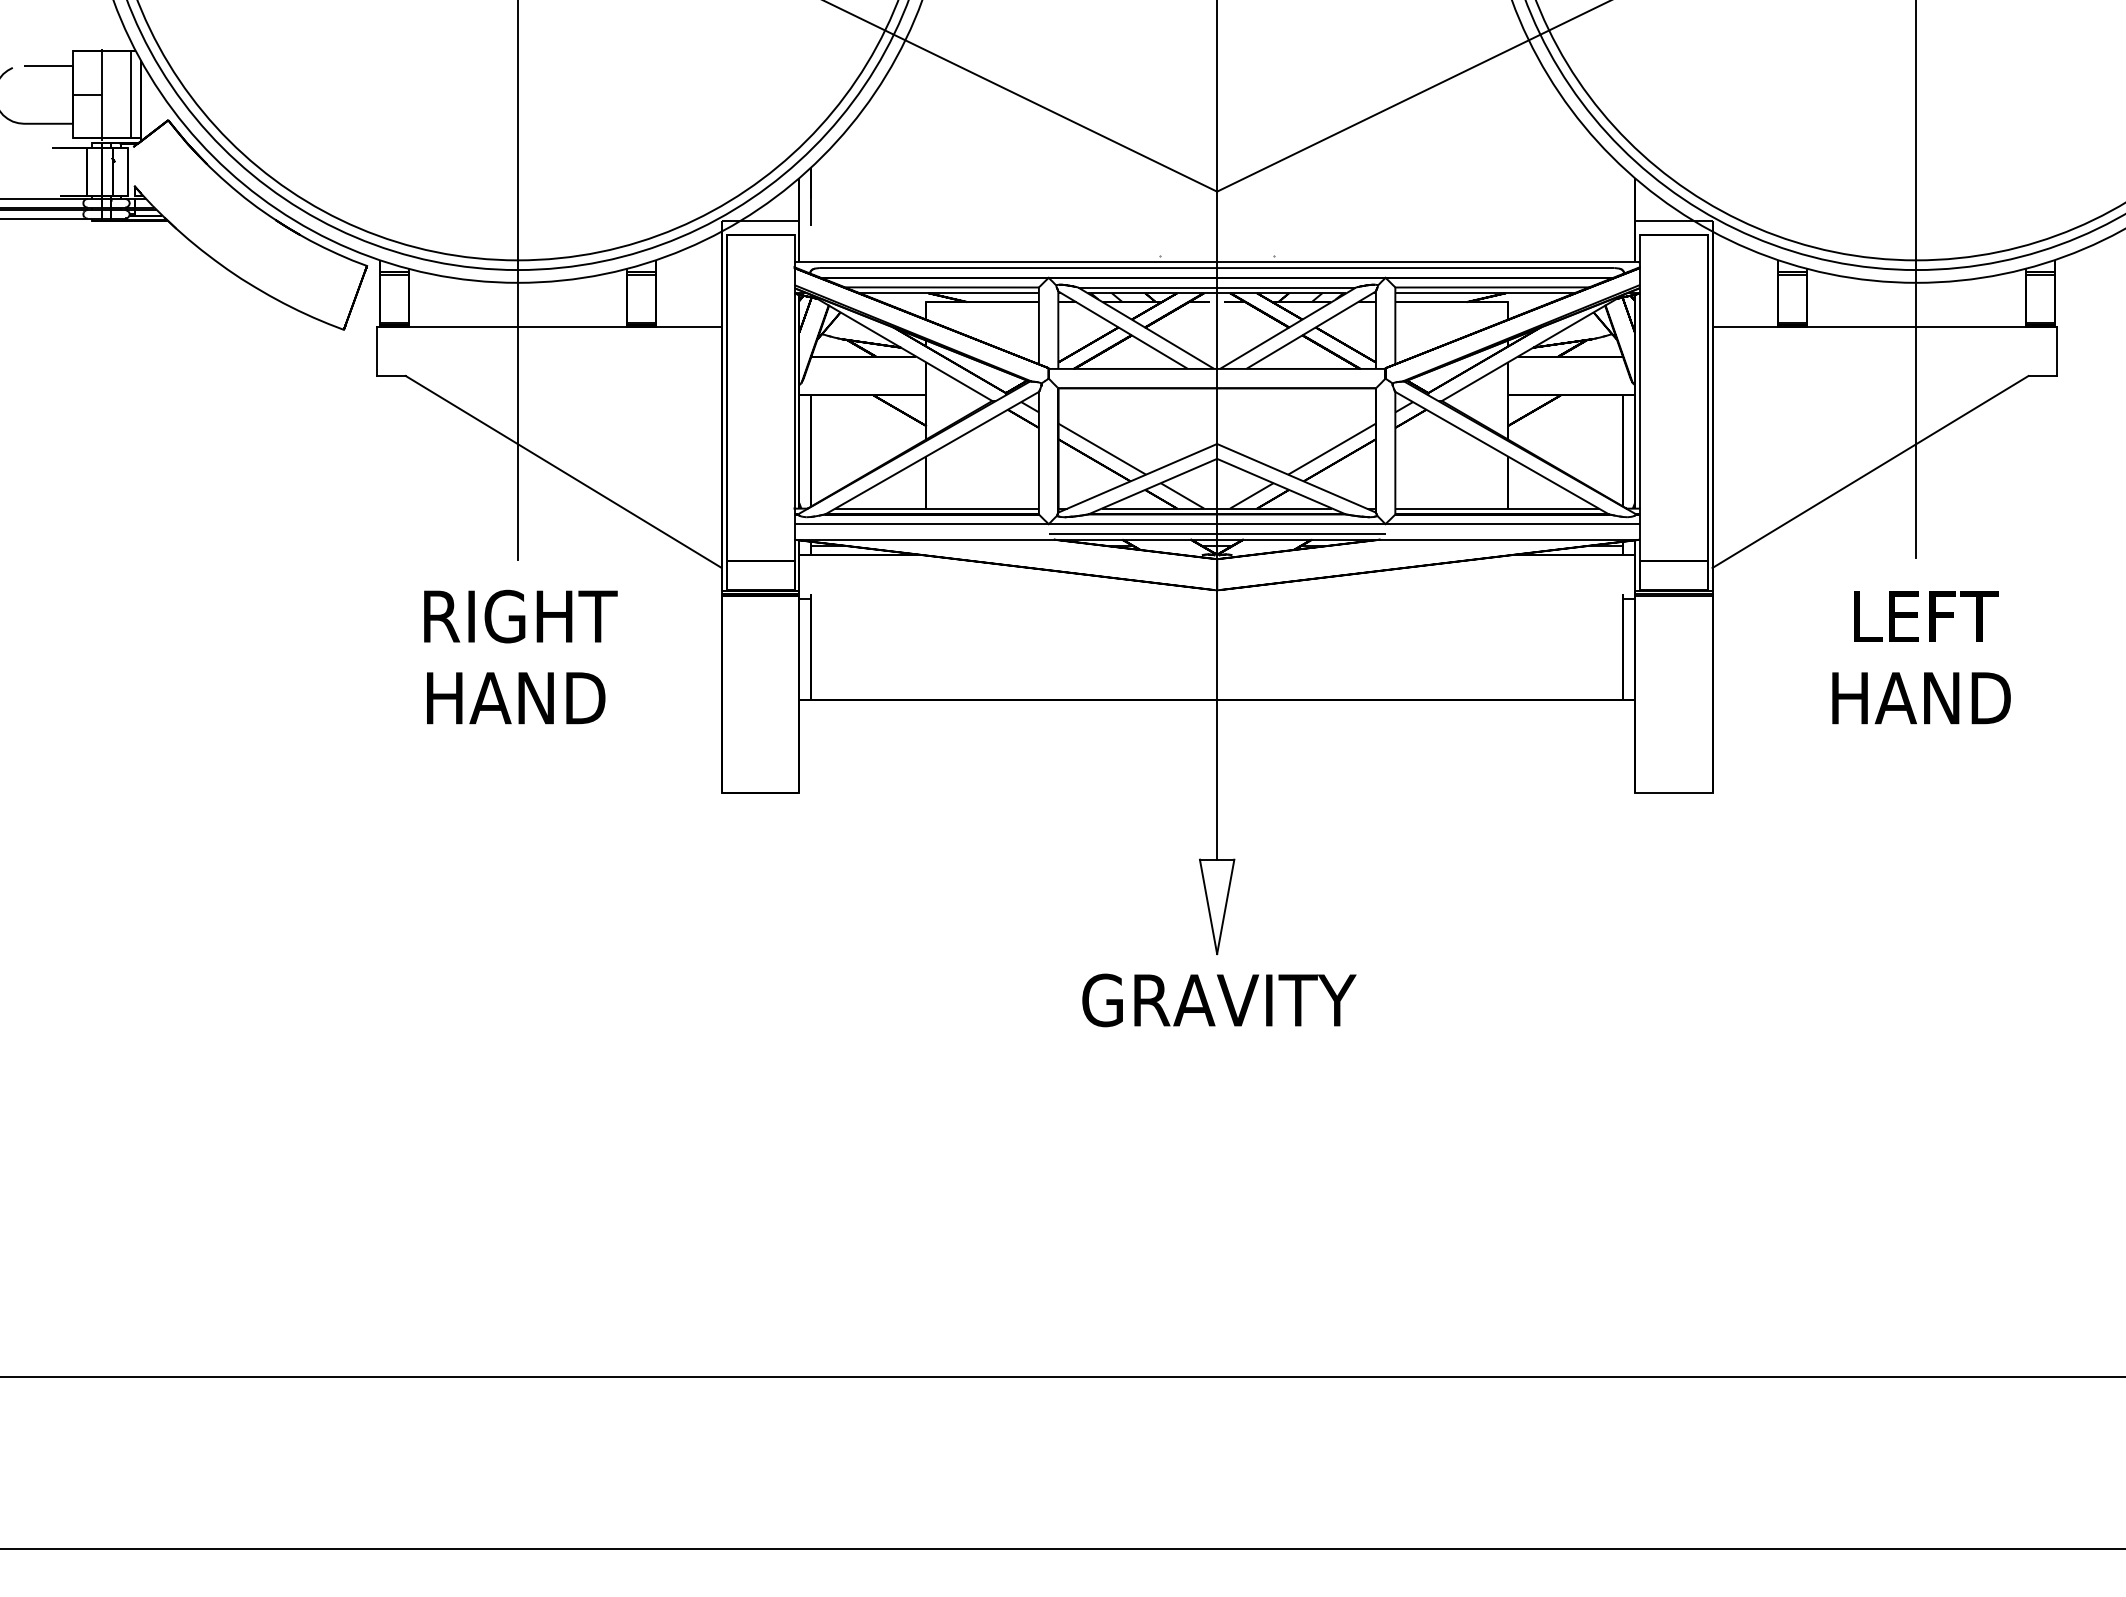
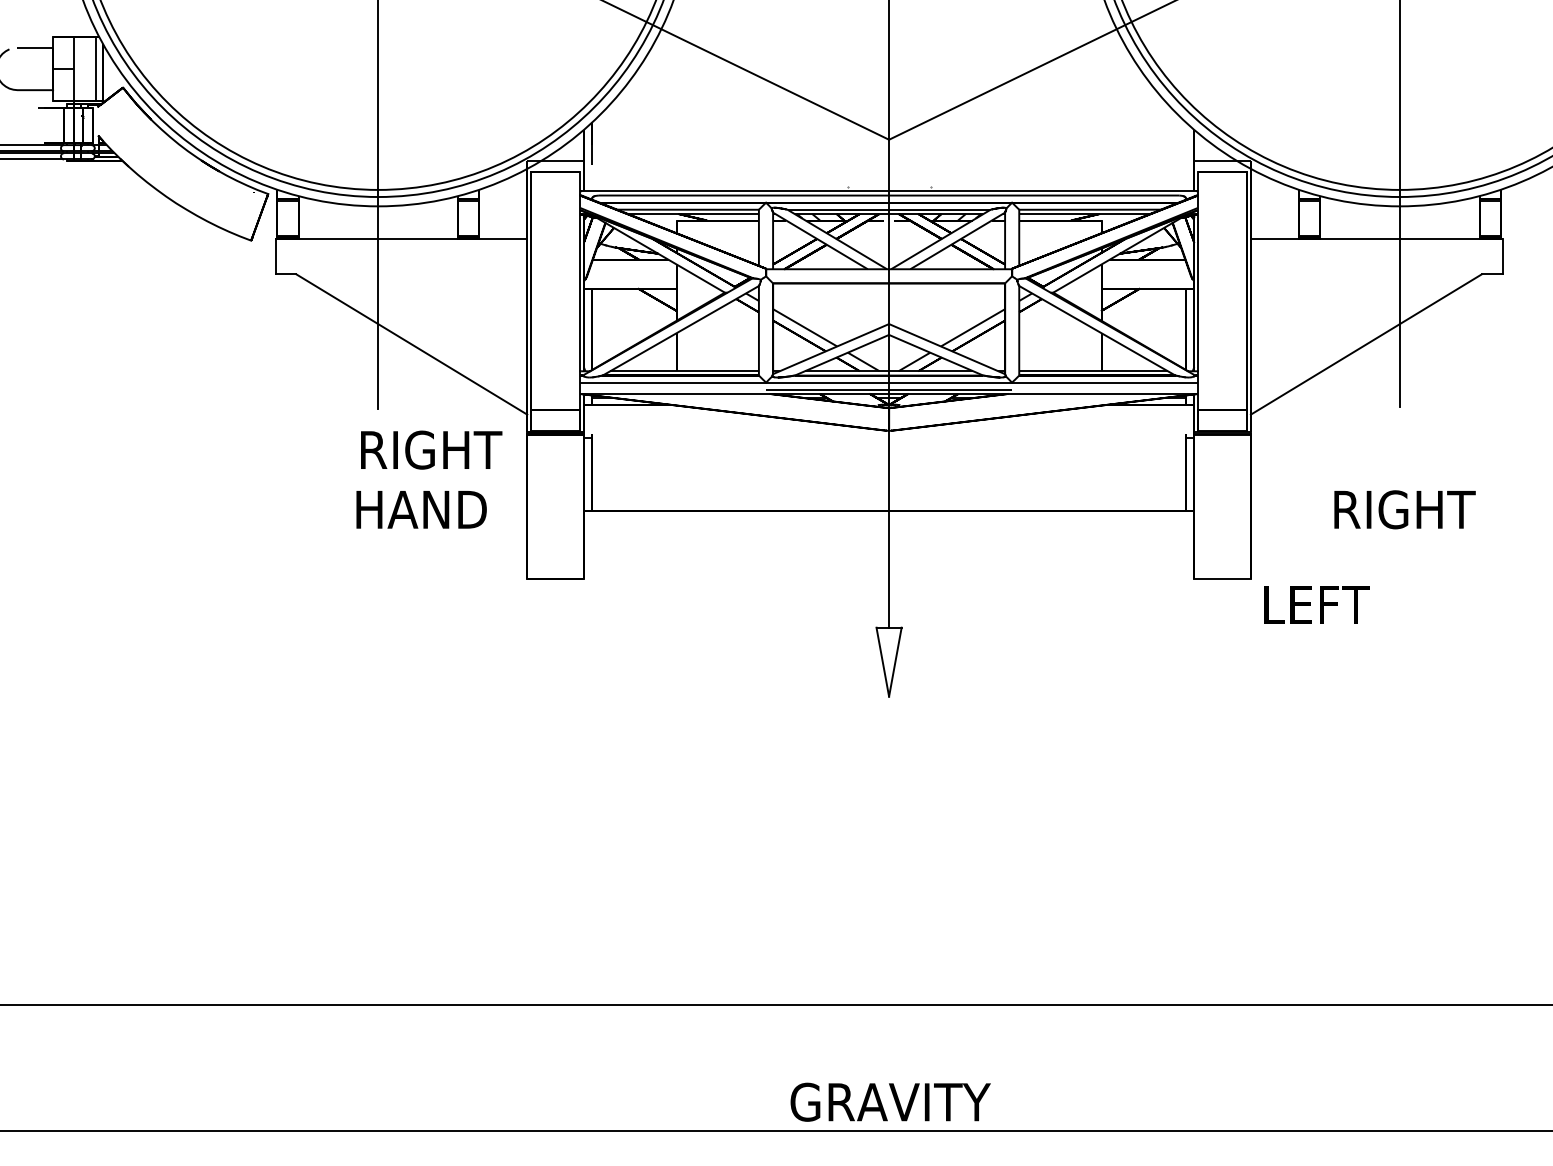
text: (520, 616) -> (431, 450), moved
text: (1926, 616) -> (1317, 604), moved
text: (516, 698) -> (421, 509), moved
text: (1923, 698) -> (1405, 509), HAND -> RIGHT
text: (1219, 1000) -> (890, 1102), moved

